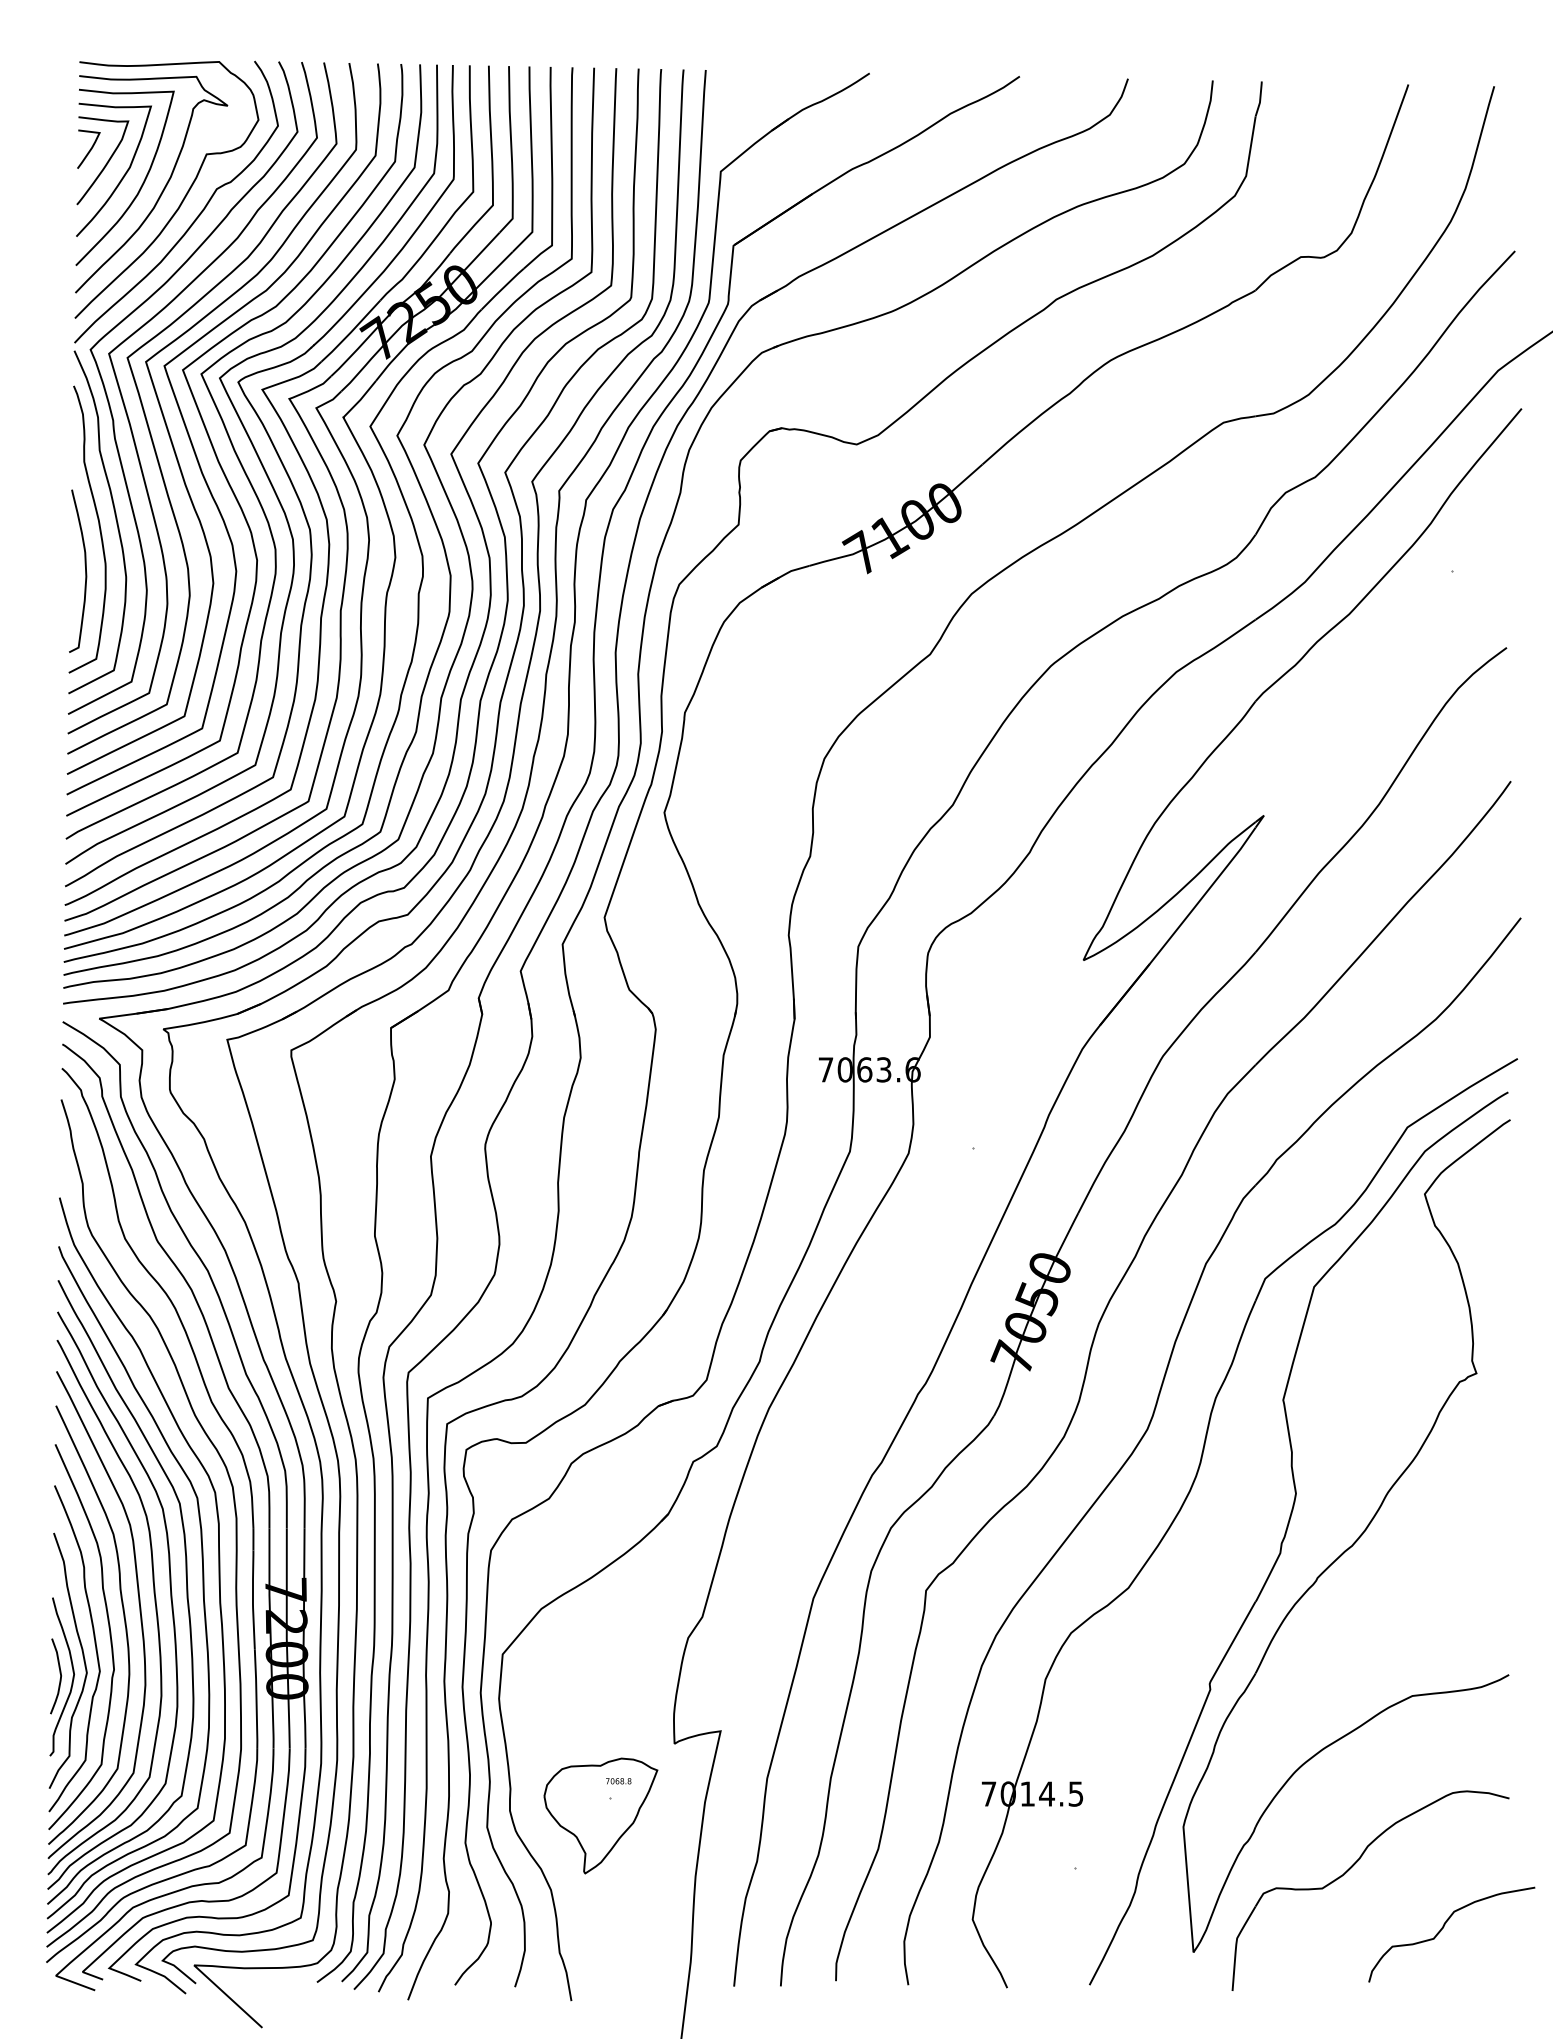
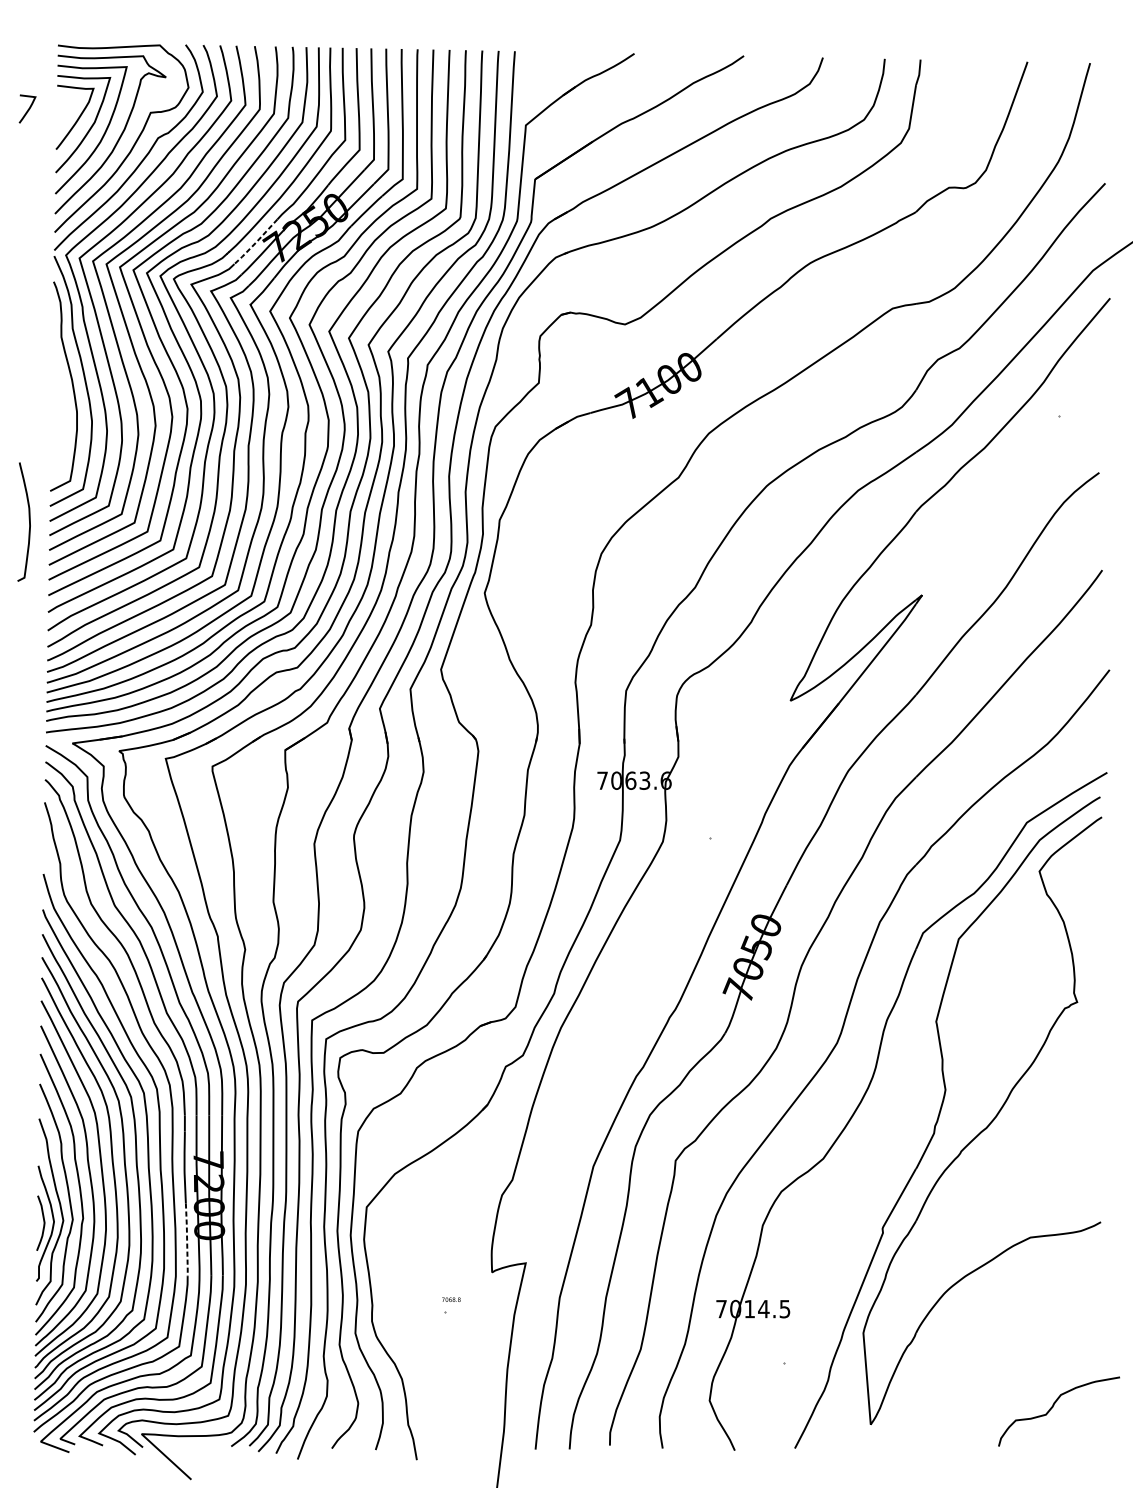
curve: (89, 149) -> (28, 109), moved
line: (351, 332) -> (256, 242), solid -> dashed
curve: (85, 570) -> (29, 521), moved
line: (256, 1699) -> (187, 1240), solid -> dashed
part: (600, 1815) -> (438, 1324), removed
part: (1350, 1869) -> (985, 1364), removed

